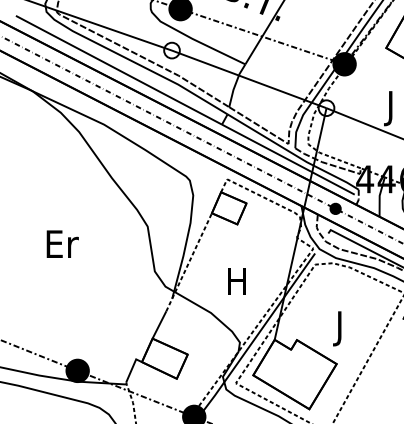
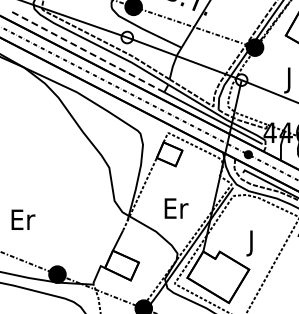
line: (118, 69) -> (87, 51), solid -> dashed
text: (62, 243) -> (23, 219), moved
text: (238, 281) -> (176, 208), H -> Er

